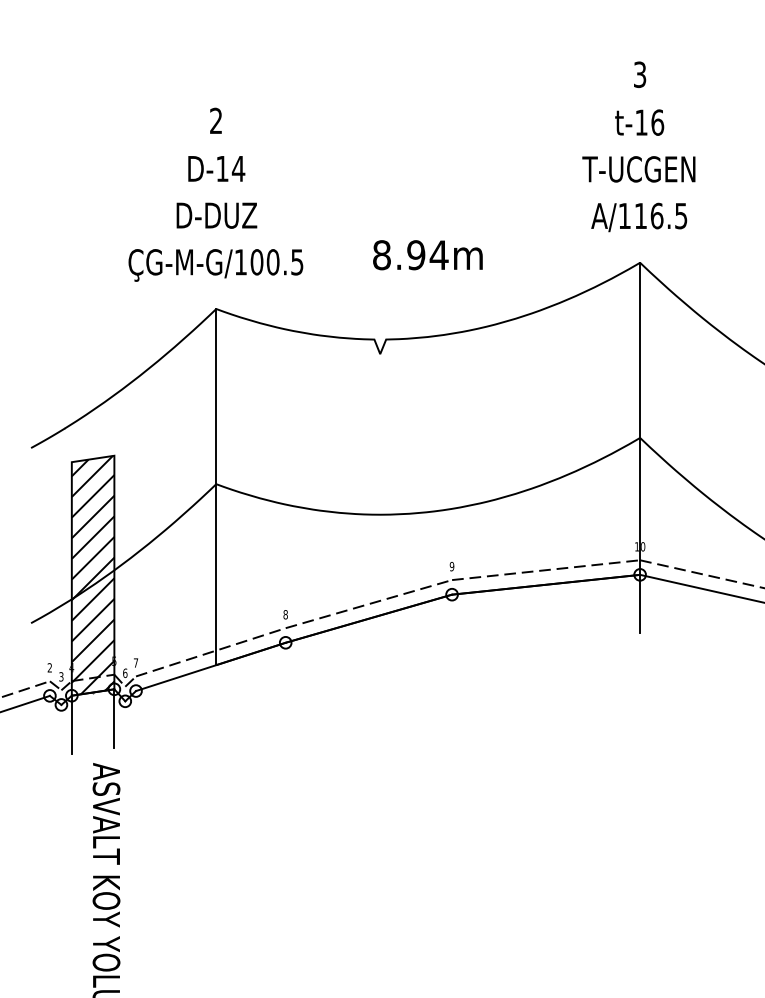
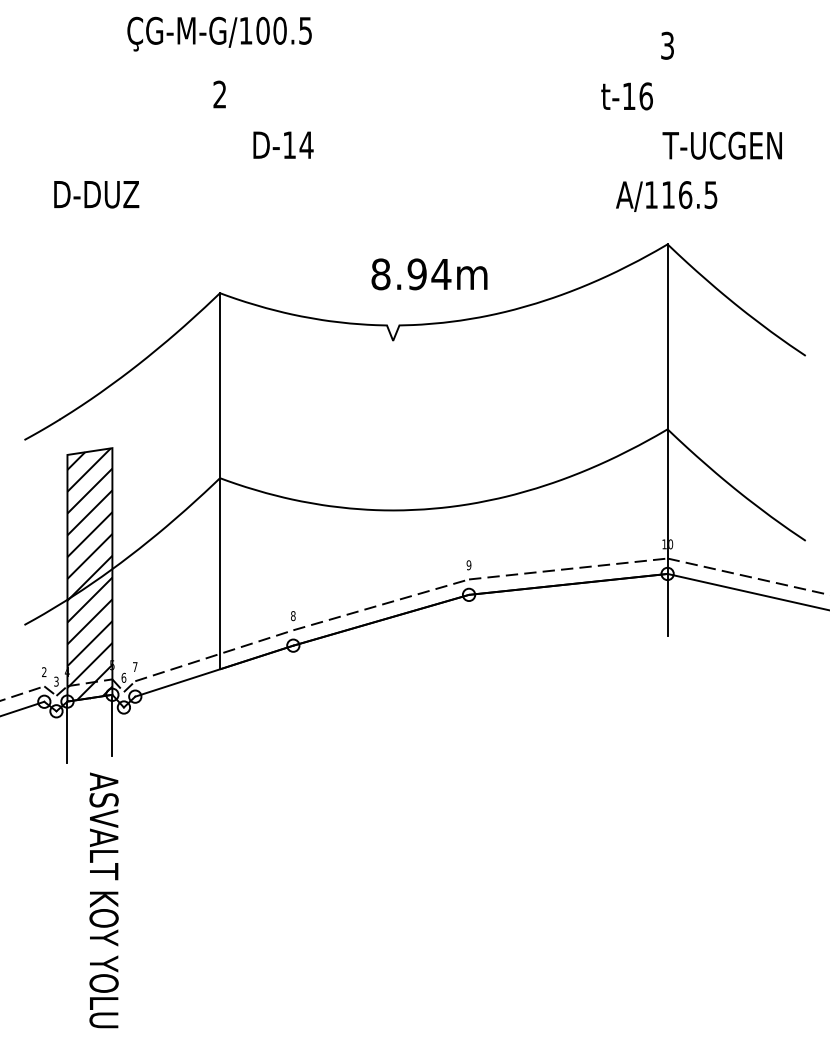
text: (639, 122) -> (626, 96), moved
text: (216, 168) -> (283, 144), moved
text: (638, 169) -> (721, 145), moved
text: (216, 215) -> (96, 194), moved
text: (427, 255) -> (429, 274), moved
text: (215, 264) -> (219, 33), moved

